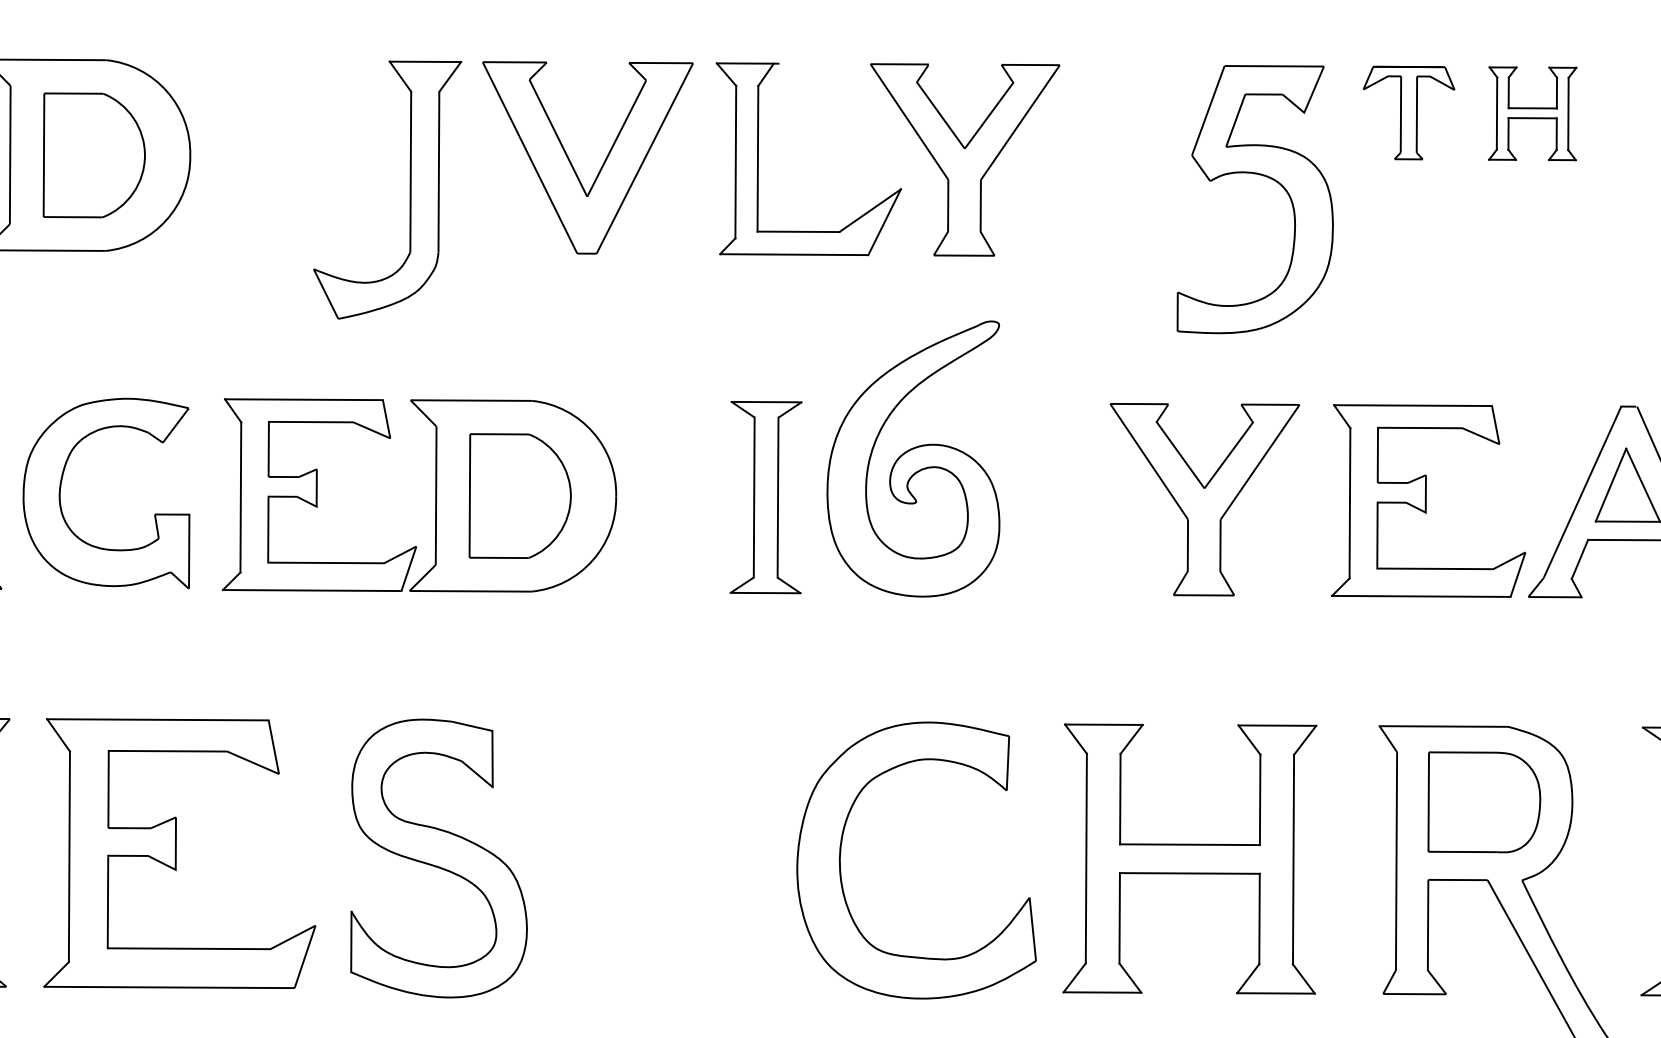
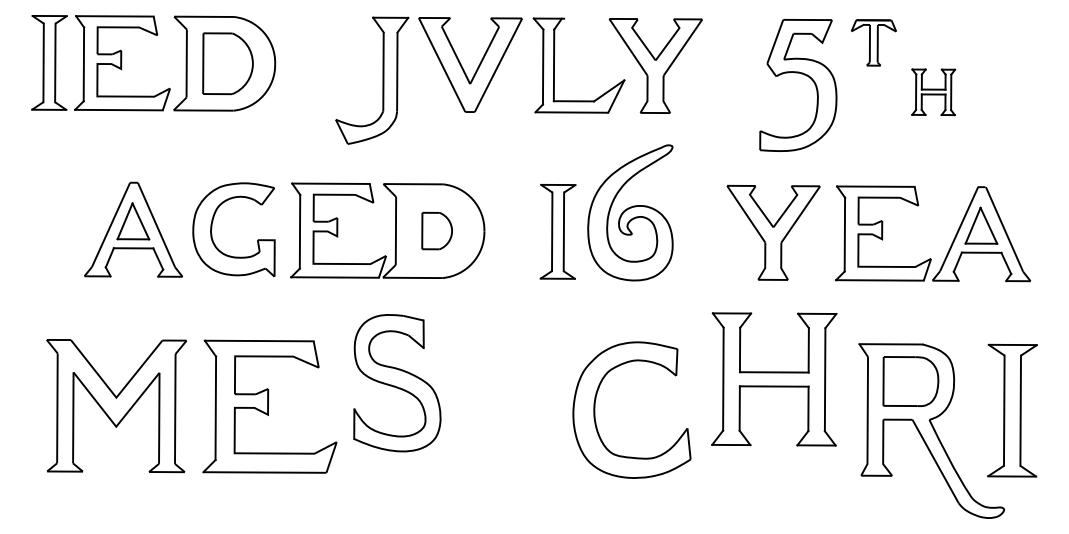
part: (1532, 114) -> (933, 92), moved
part: (518, 494) -> (436, 230), size x0.6
part: (439, 859) -> (397, 383), moved
part: (1190, 859) -> (774, 379), moved

